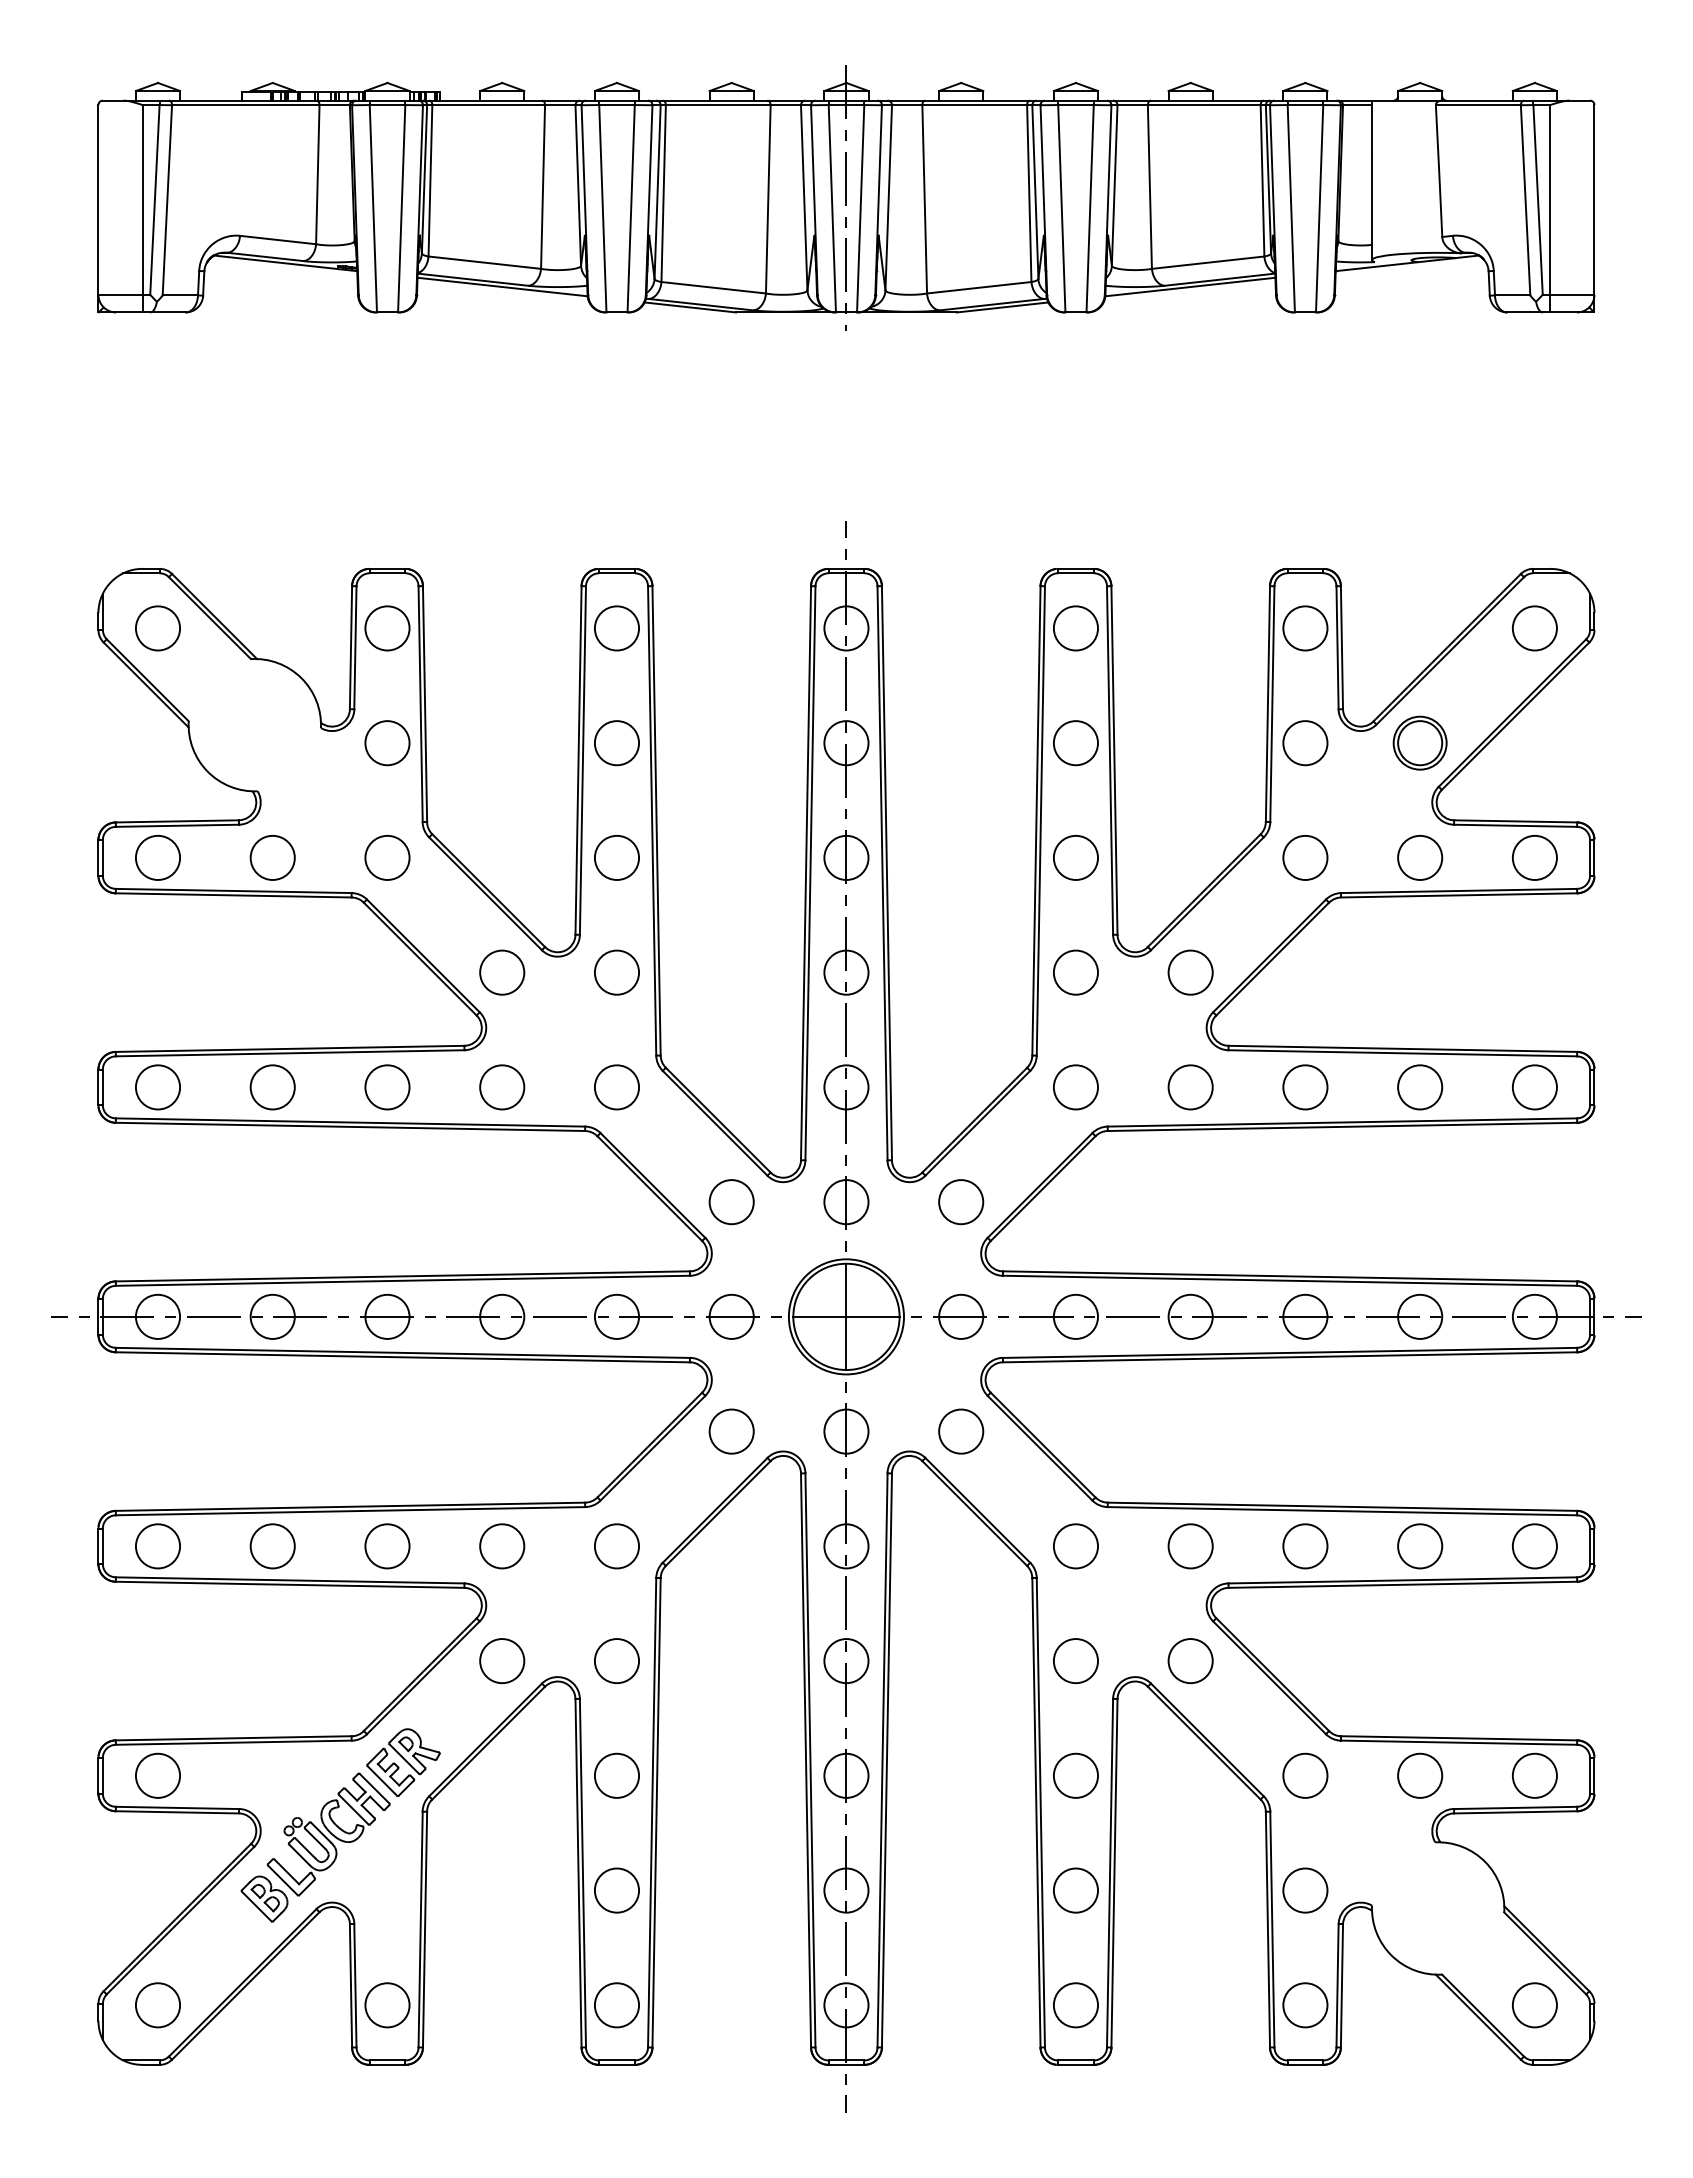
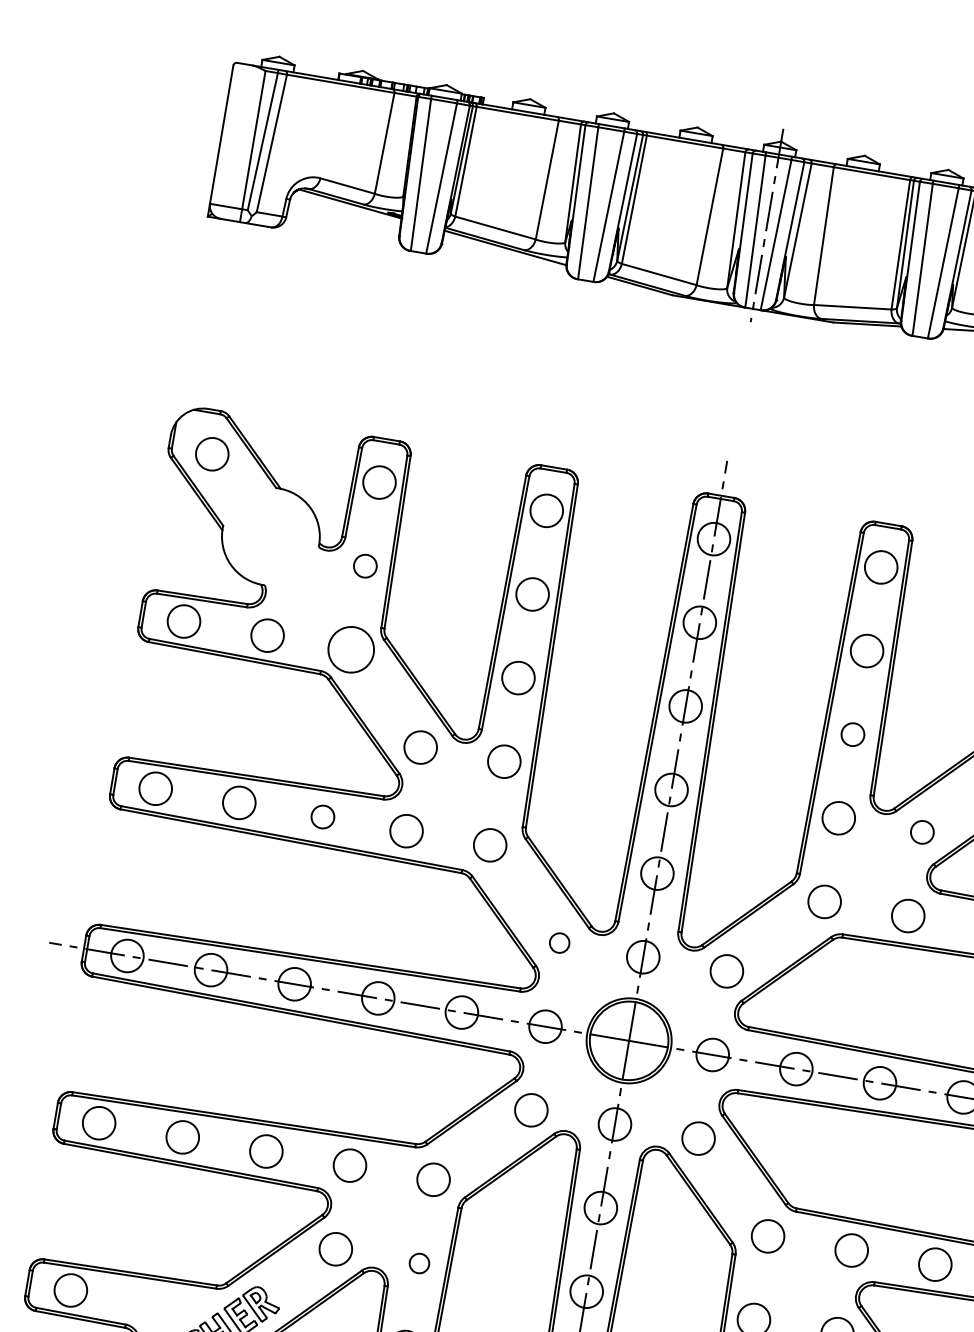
circle: (387, 743) -> (365, 566), size x0.7
circle: (387, 857) -> (351, 649), size x1.4
circle: (1075, 857) -> (852, 734), size x0.7
circle: (1190, 972) -> (922, 832), size x0.7
circle: (387, 1087) -> (322, 817), size x0.7
circle: (731, 1202) -> (559, 943), size x0.6
circle: (616, 1661) -> (419, 1263), size x0.6

